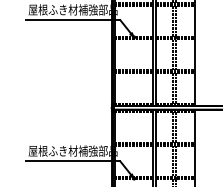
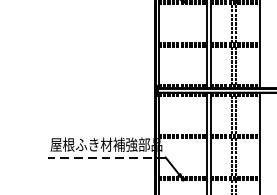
line: (73, 161) -> (106, 157), solid -> dashed

